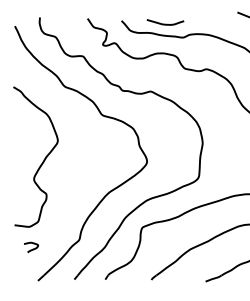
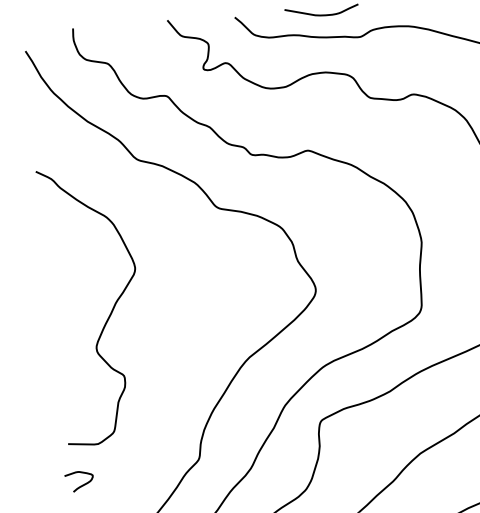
curve: (32, 248) -> (82, 483), moved

